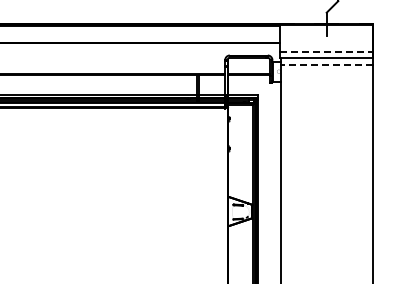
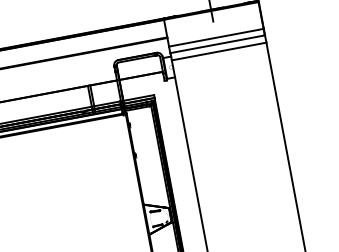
line: (327, 51) -> (217, 37), dashed -> solid
line: (326, 65) -> (218, 51), dashed -> solid

